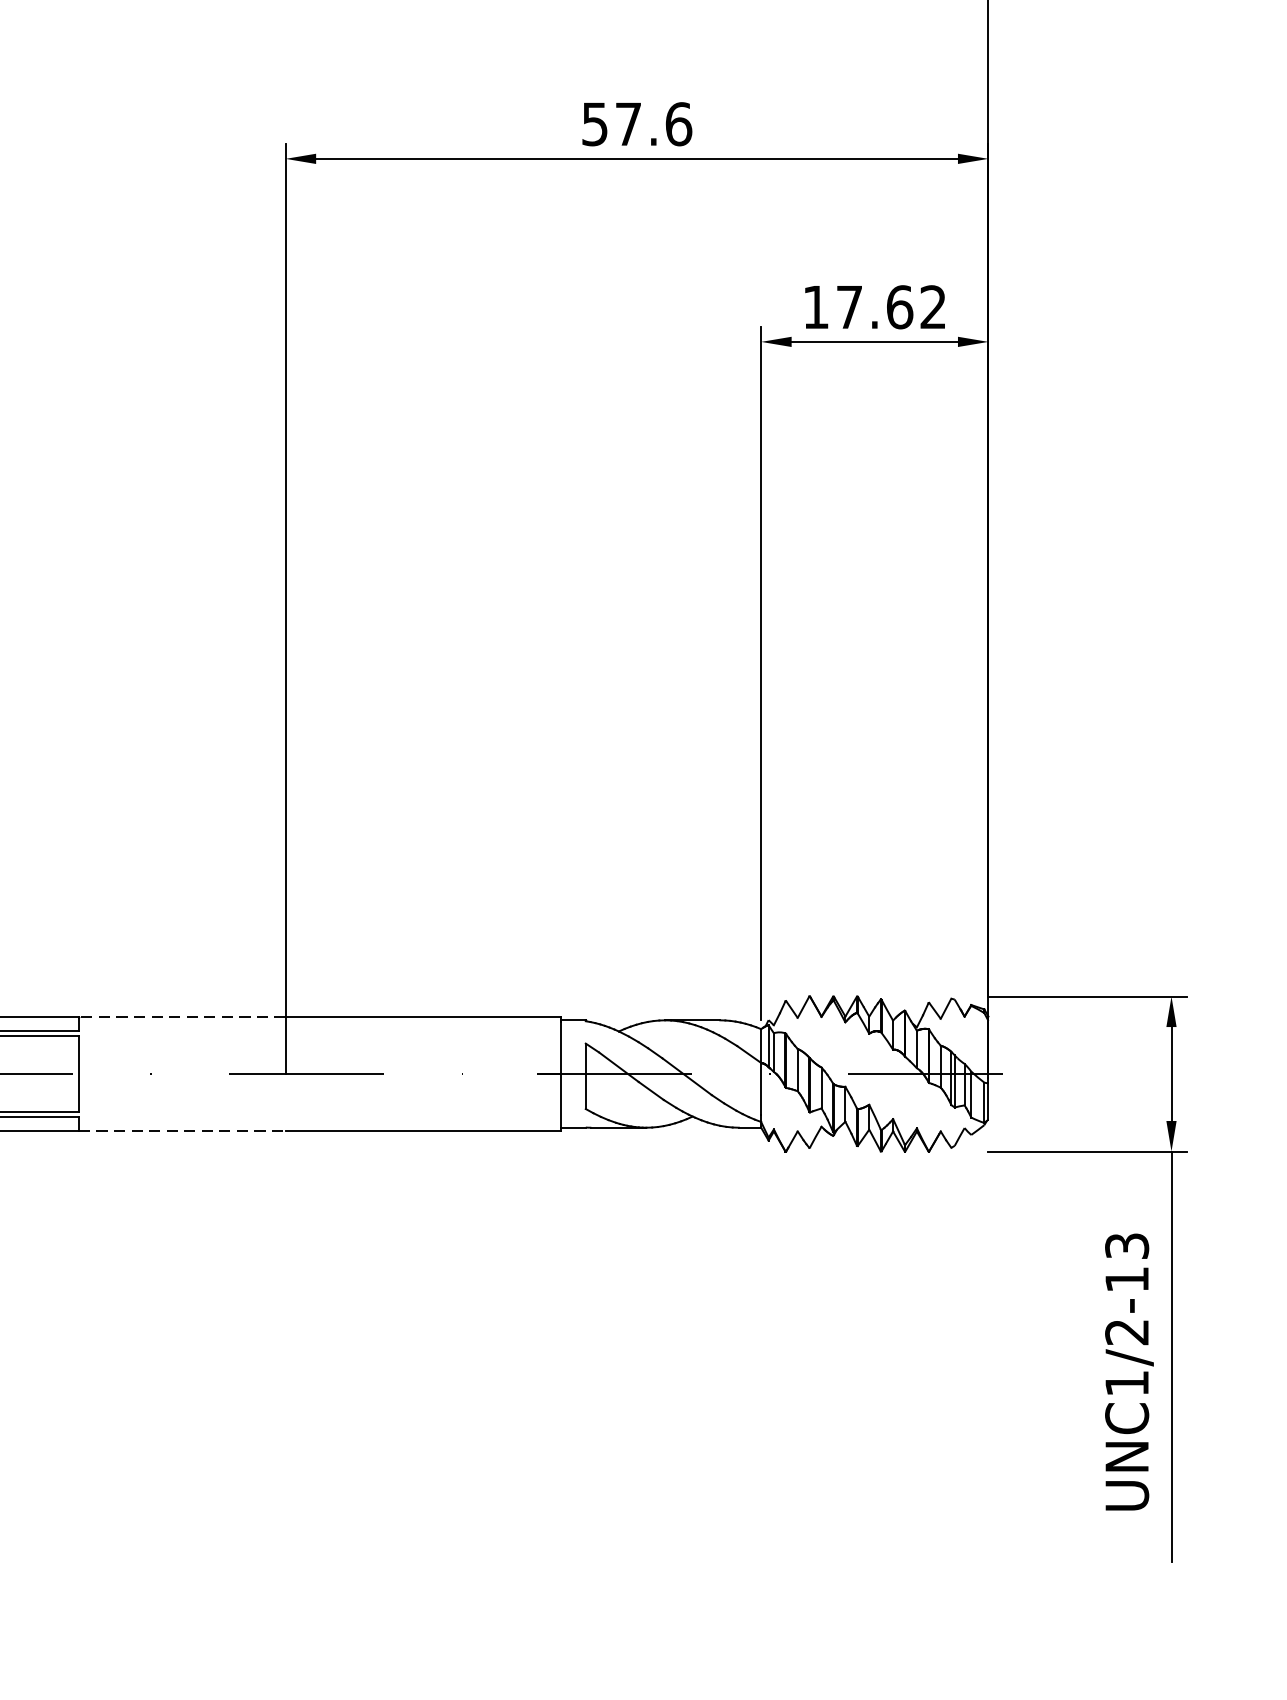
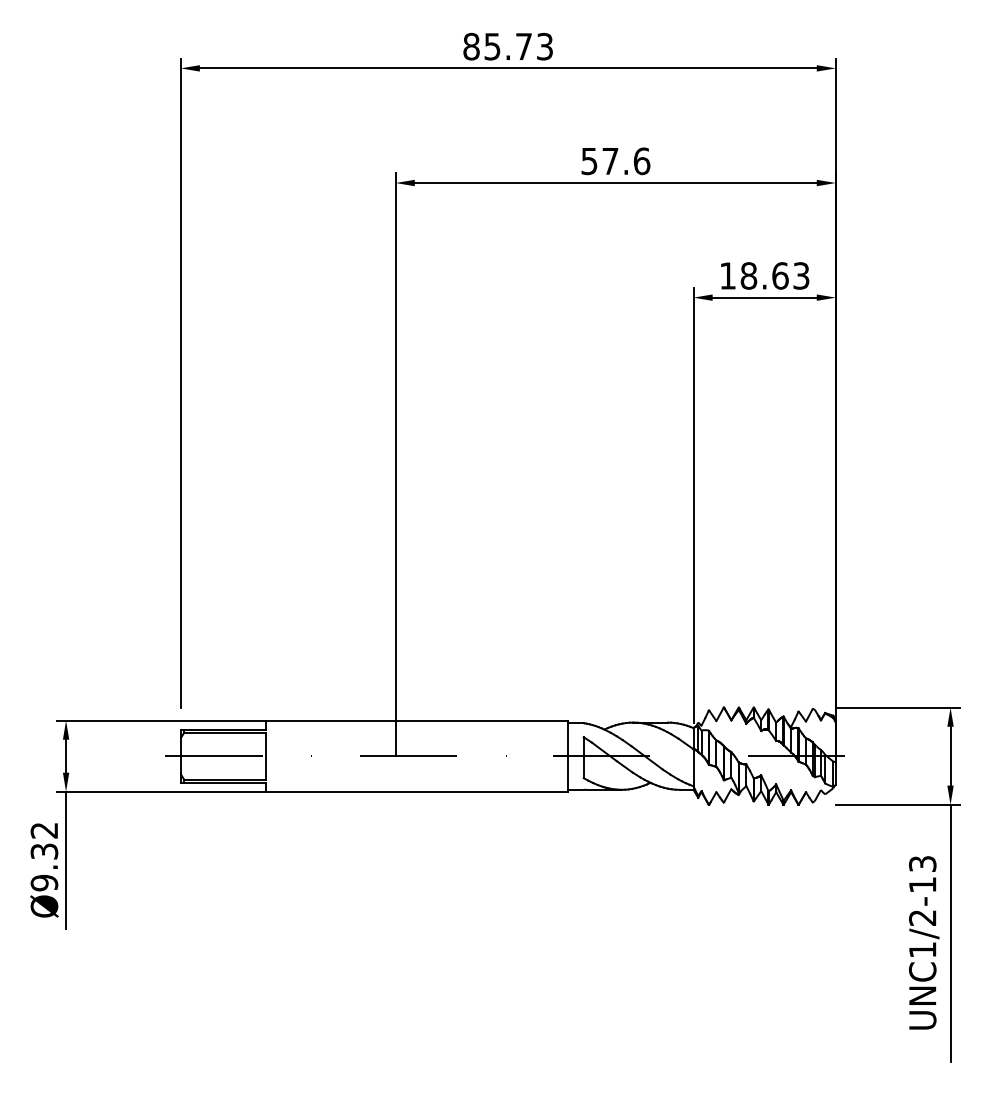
text: (890, 306) -> (774, 275), 17.62 -> 18.63
line: (181, 1017) -> (330, 720), dashed -> solid
line: (181, 1130) -> (330, 791), dashed -> solid

